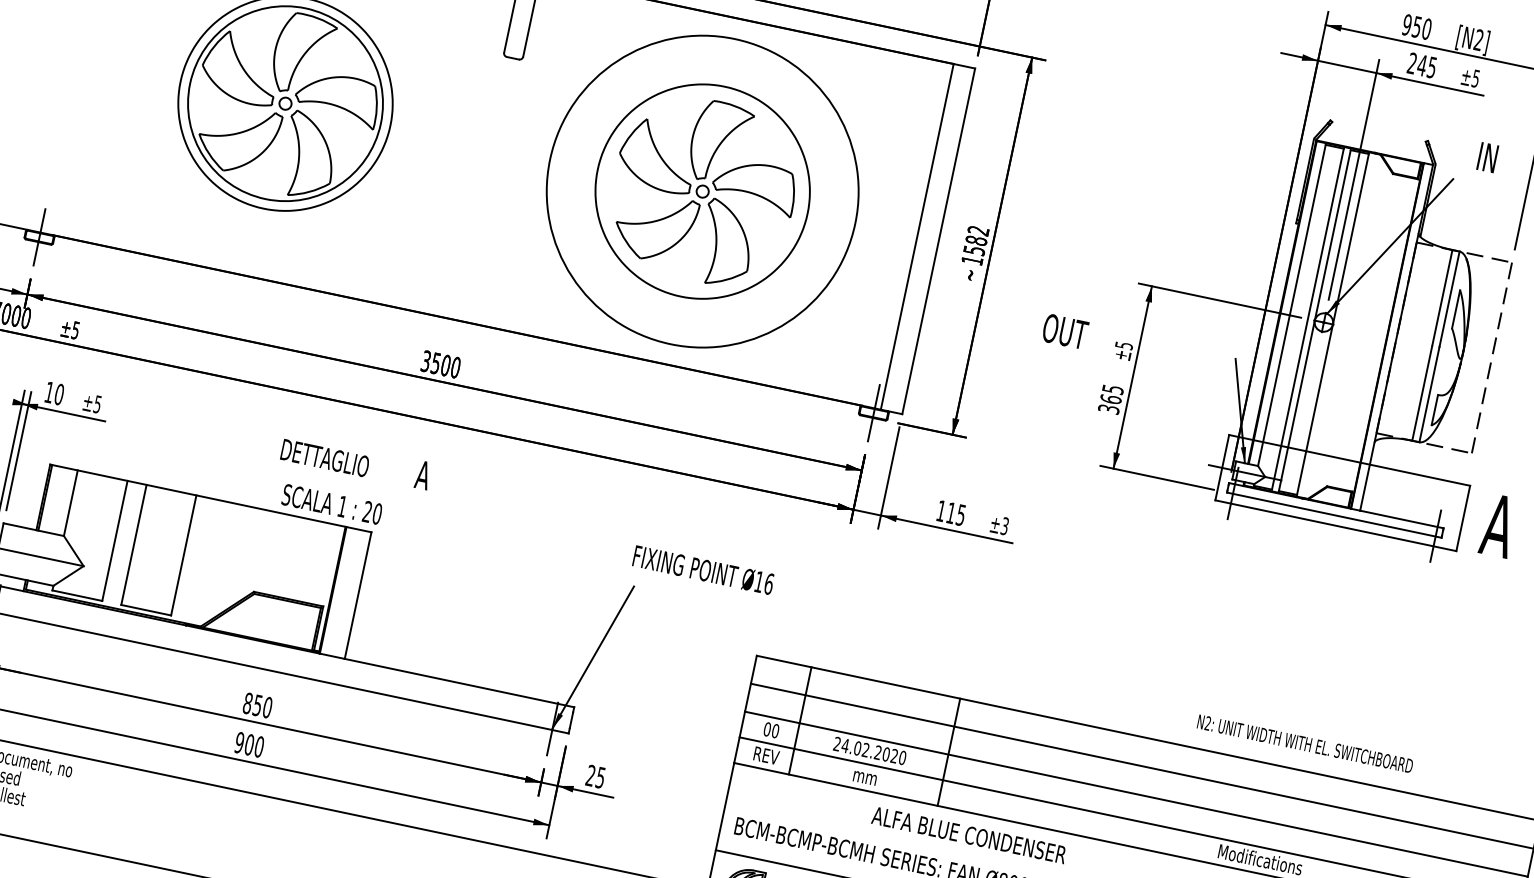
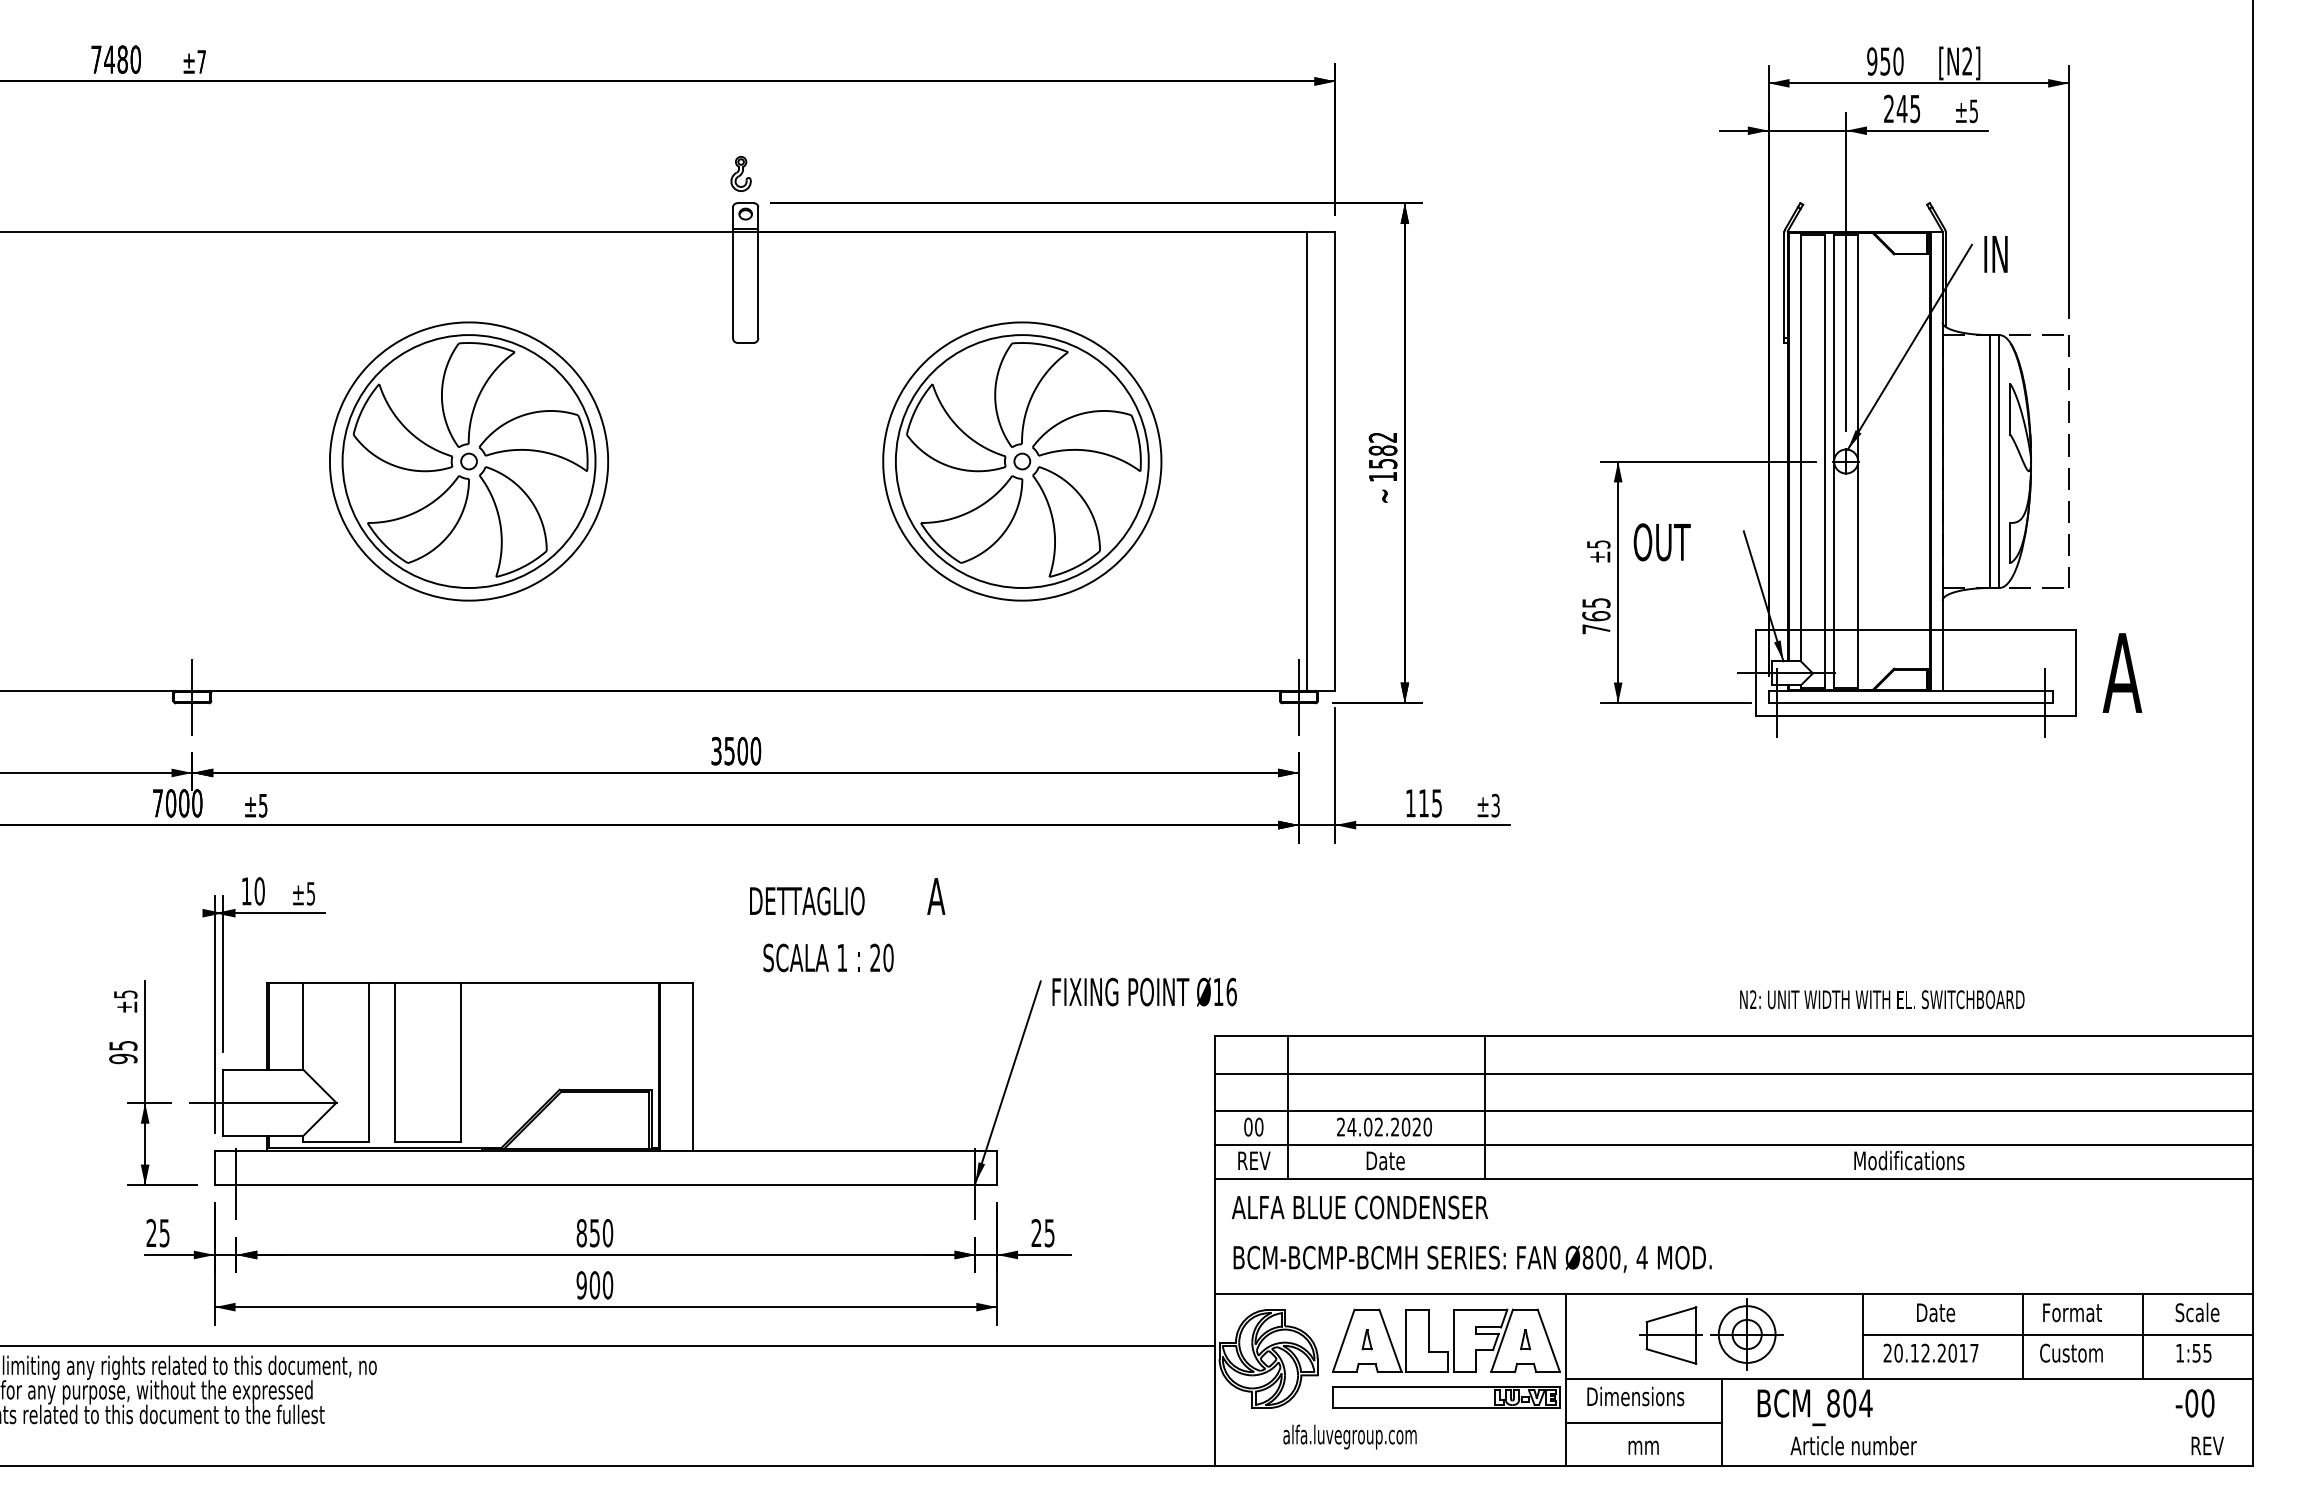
text: (1487, 157) -> (1995, 254), moved
circle: (702, 191) -> (1021, 461), size x0.62
text: (1064, 331) -> (1661, 542), moved
text: (1108, 409) -> (1596, 629), 365 -> 765
text: (351, 483) -> (847, 925), moved
text: (703, 569) -> (1144, 991), moved
text: (1305, 743) -> (1882, 999), moved
text: (865, 776) -> (1385, 1160), mm -> Date
text: (969, 835) -> (1360, 1207), moved

